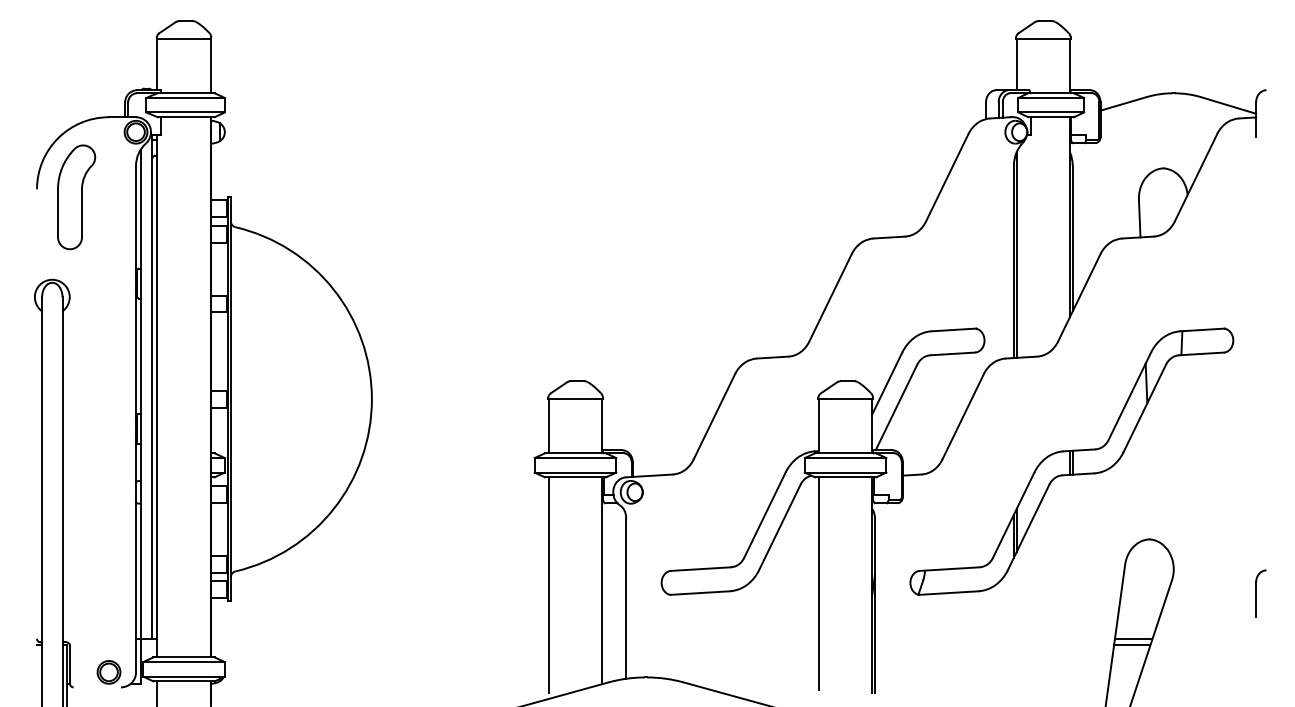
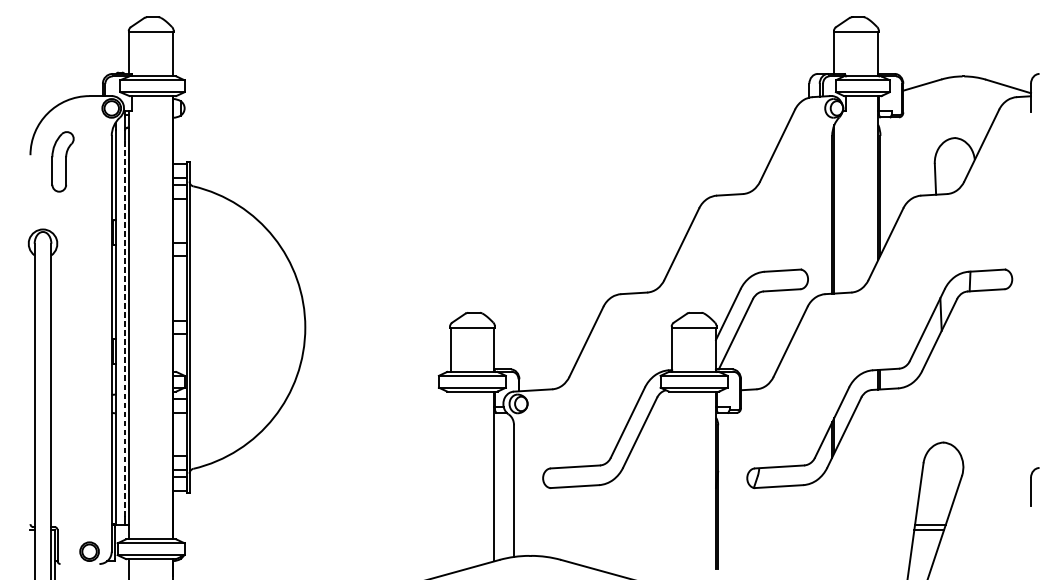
part: (76, 197) -> (62, 161), size x0.7
line: (152, 400) -> (125, 328), solid -> dashed
line: (818, 583) -> (671, 478), removed
line: (548, 585) -> (450, 480), removed

